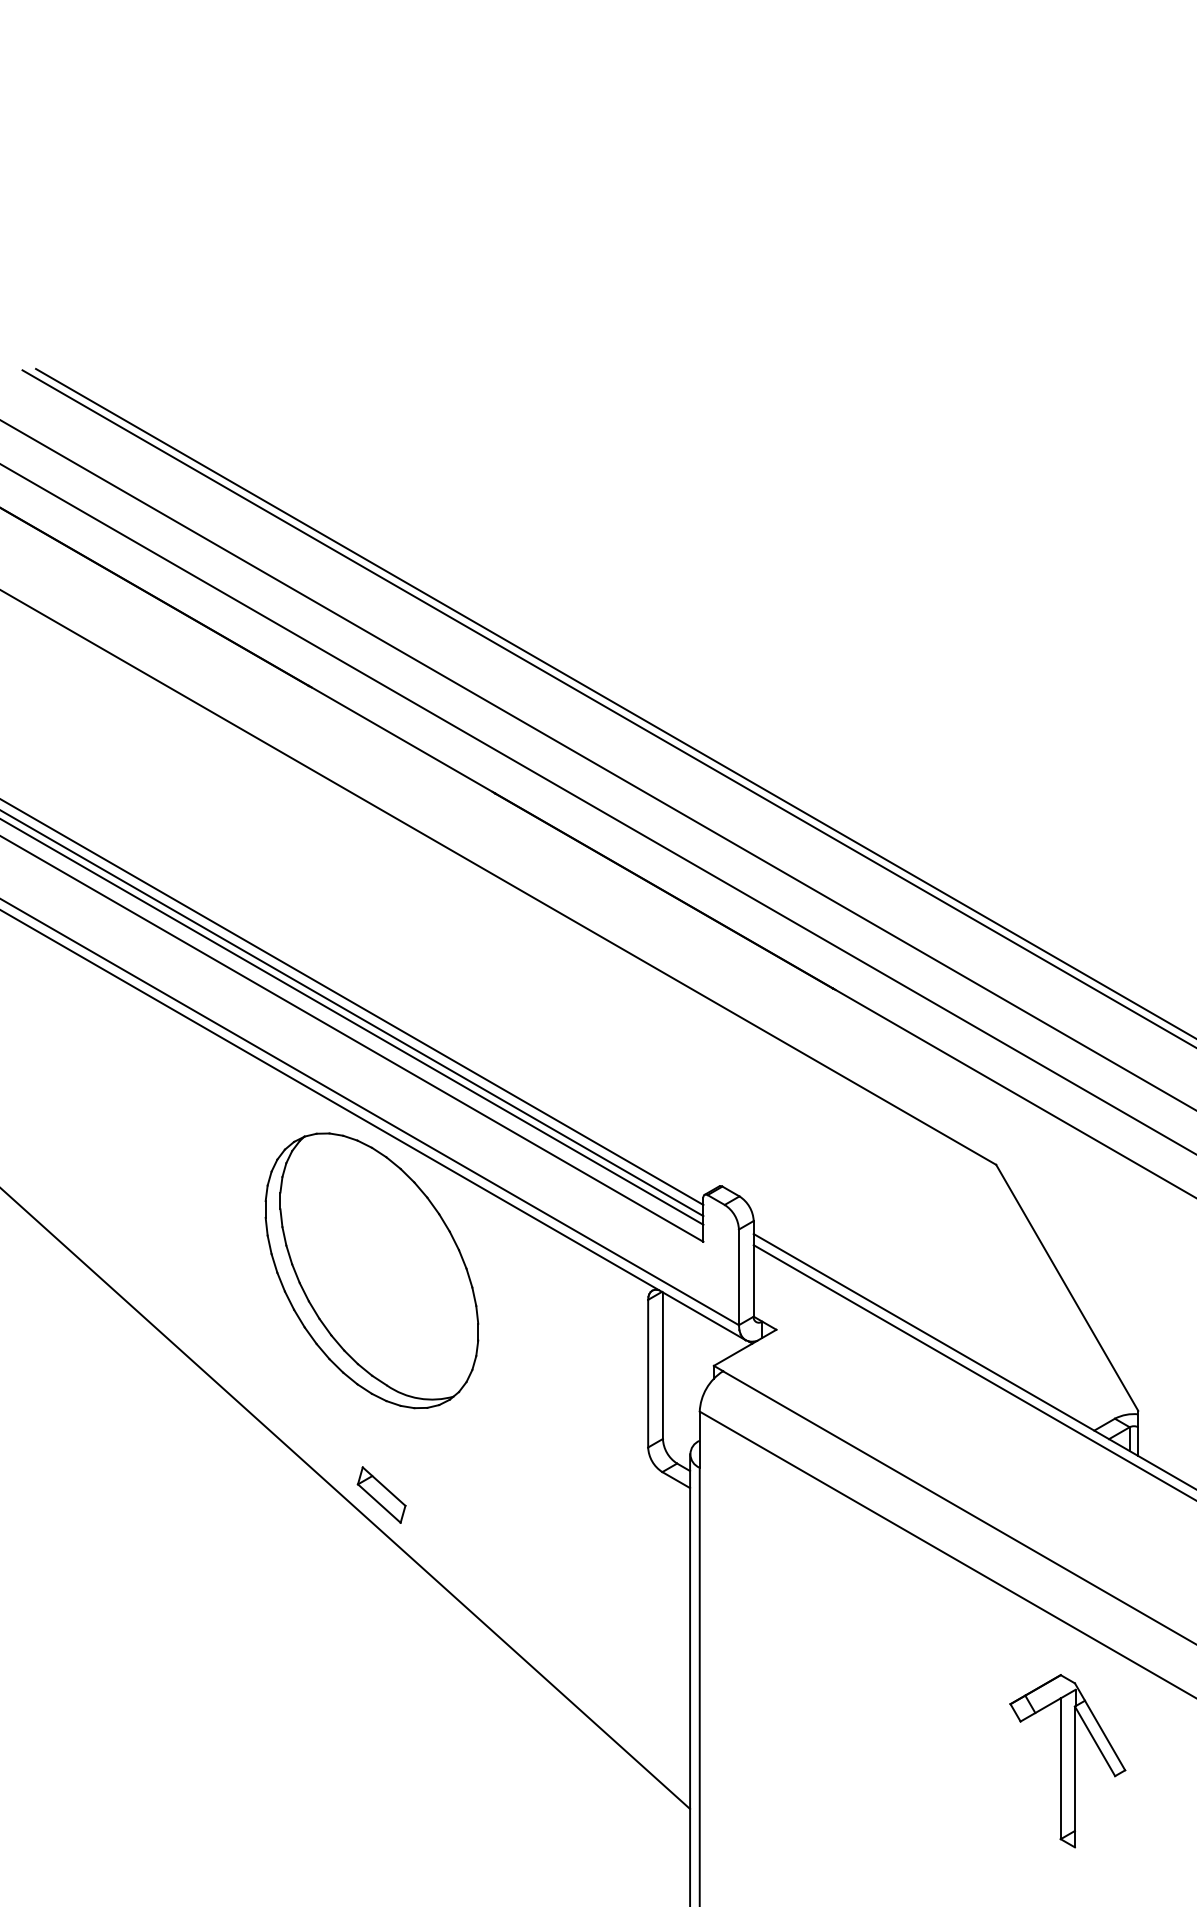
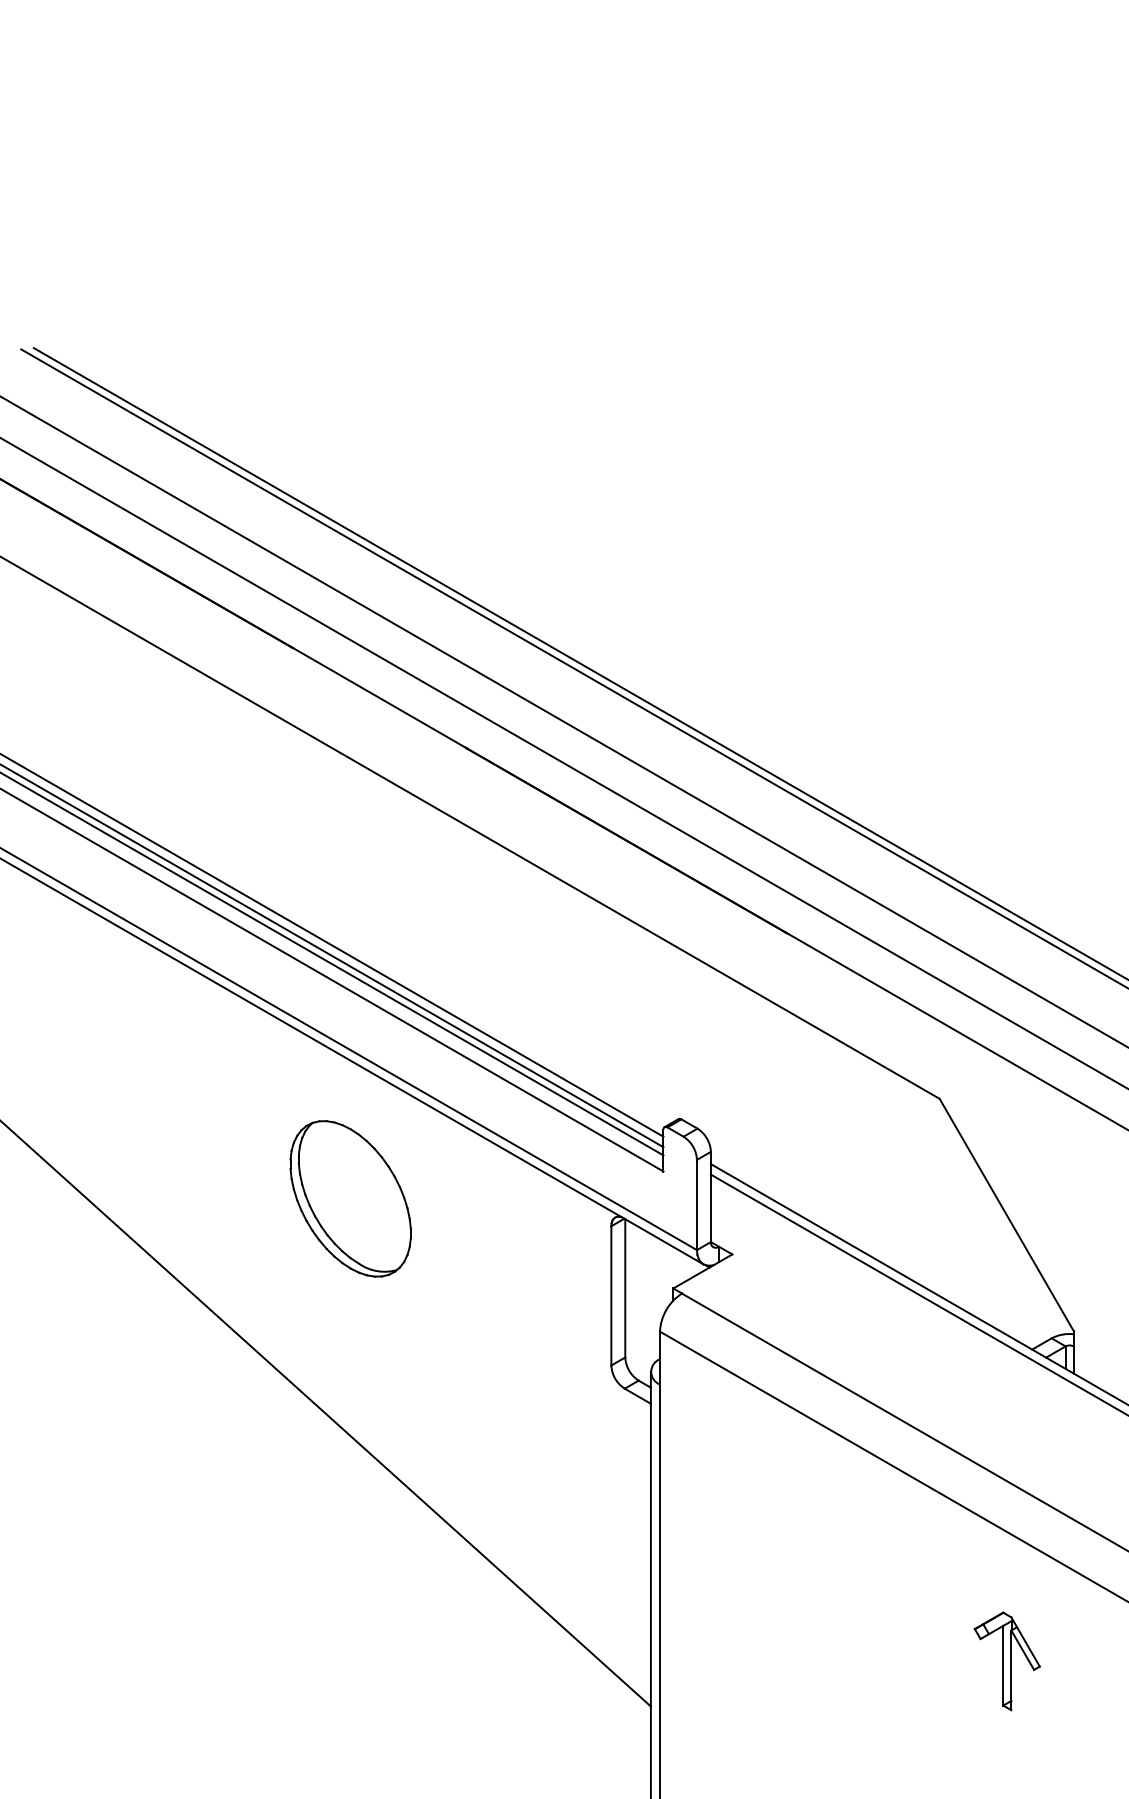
part: (371, 1270) -> (350, 1198), size x0.6
part: (381, 1495) -> (359, 1410), removed
part: (1068, 1761) -> (1007, 1661), size x0.6

